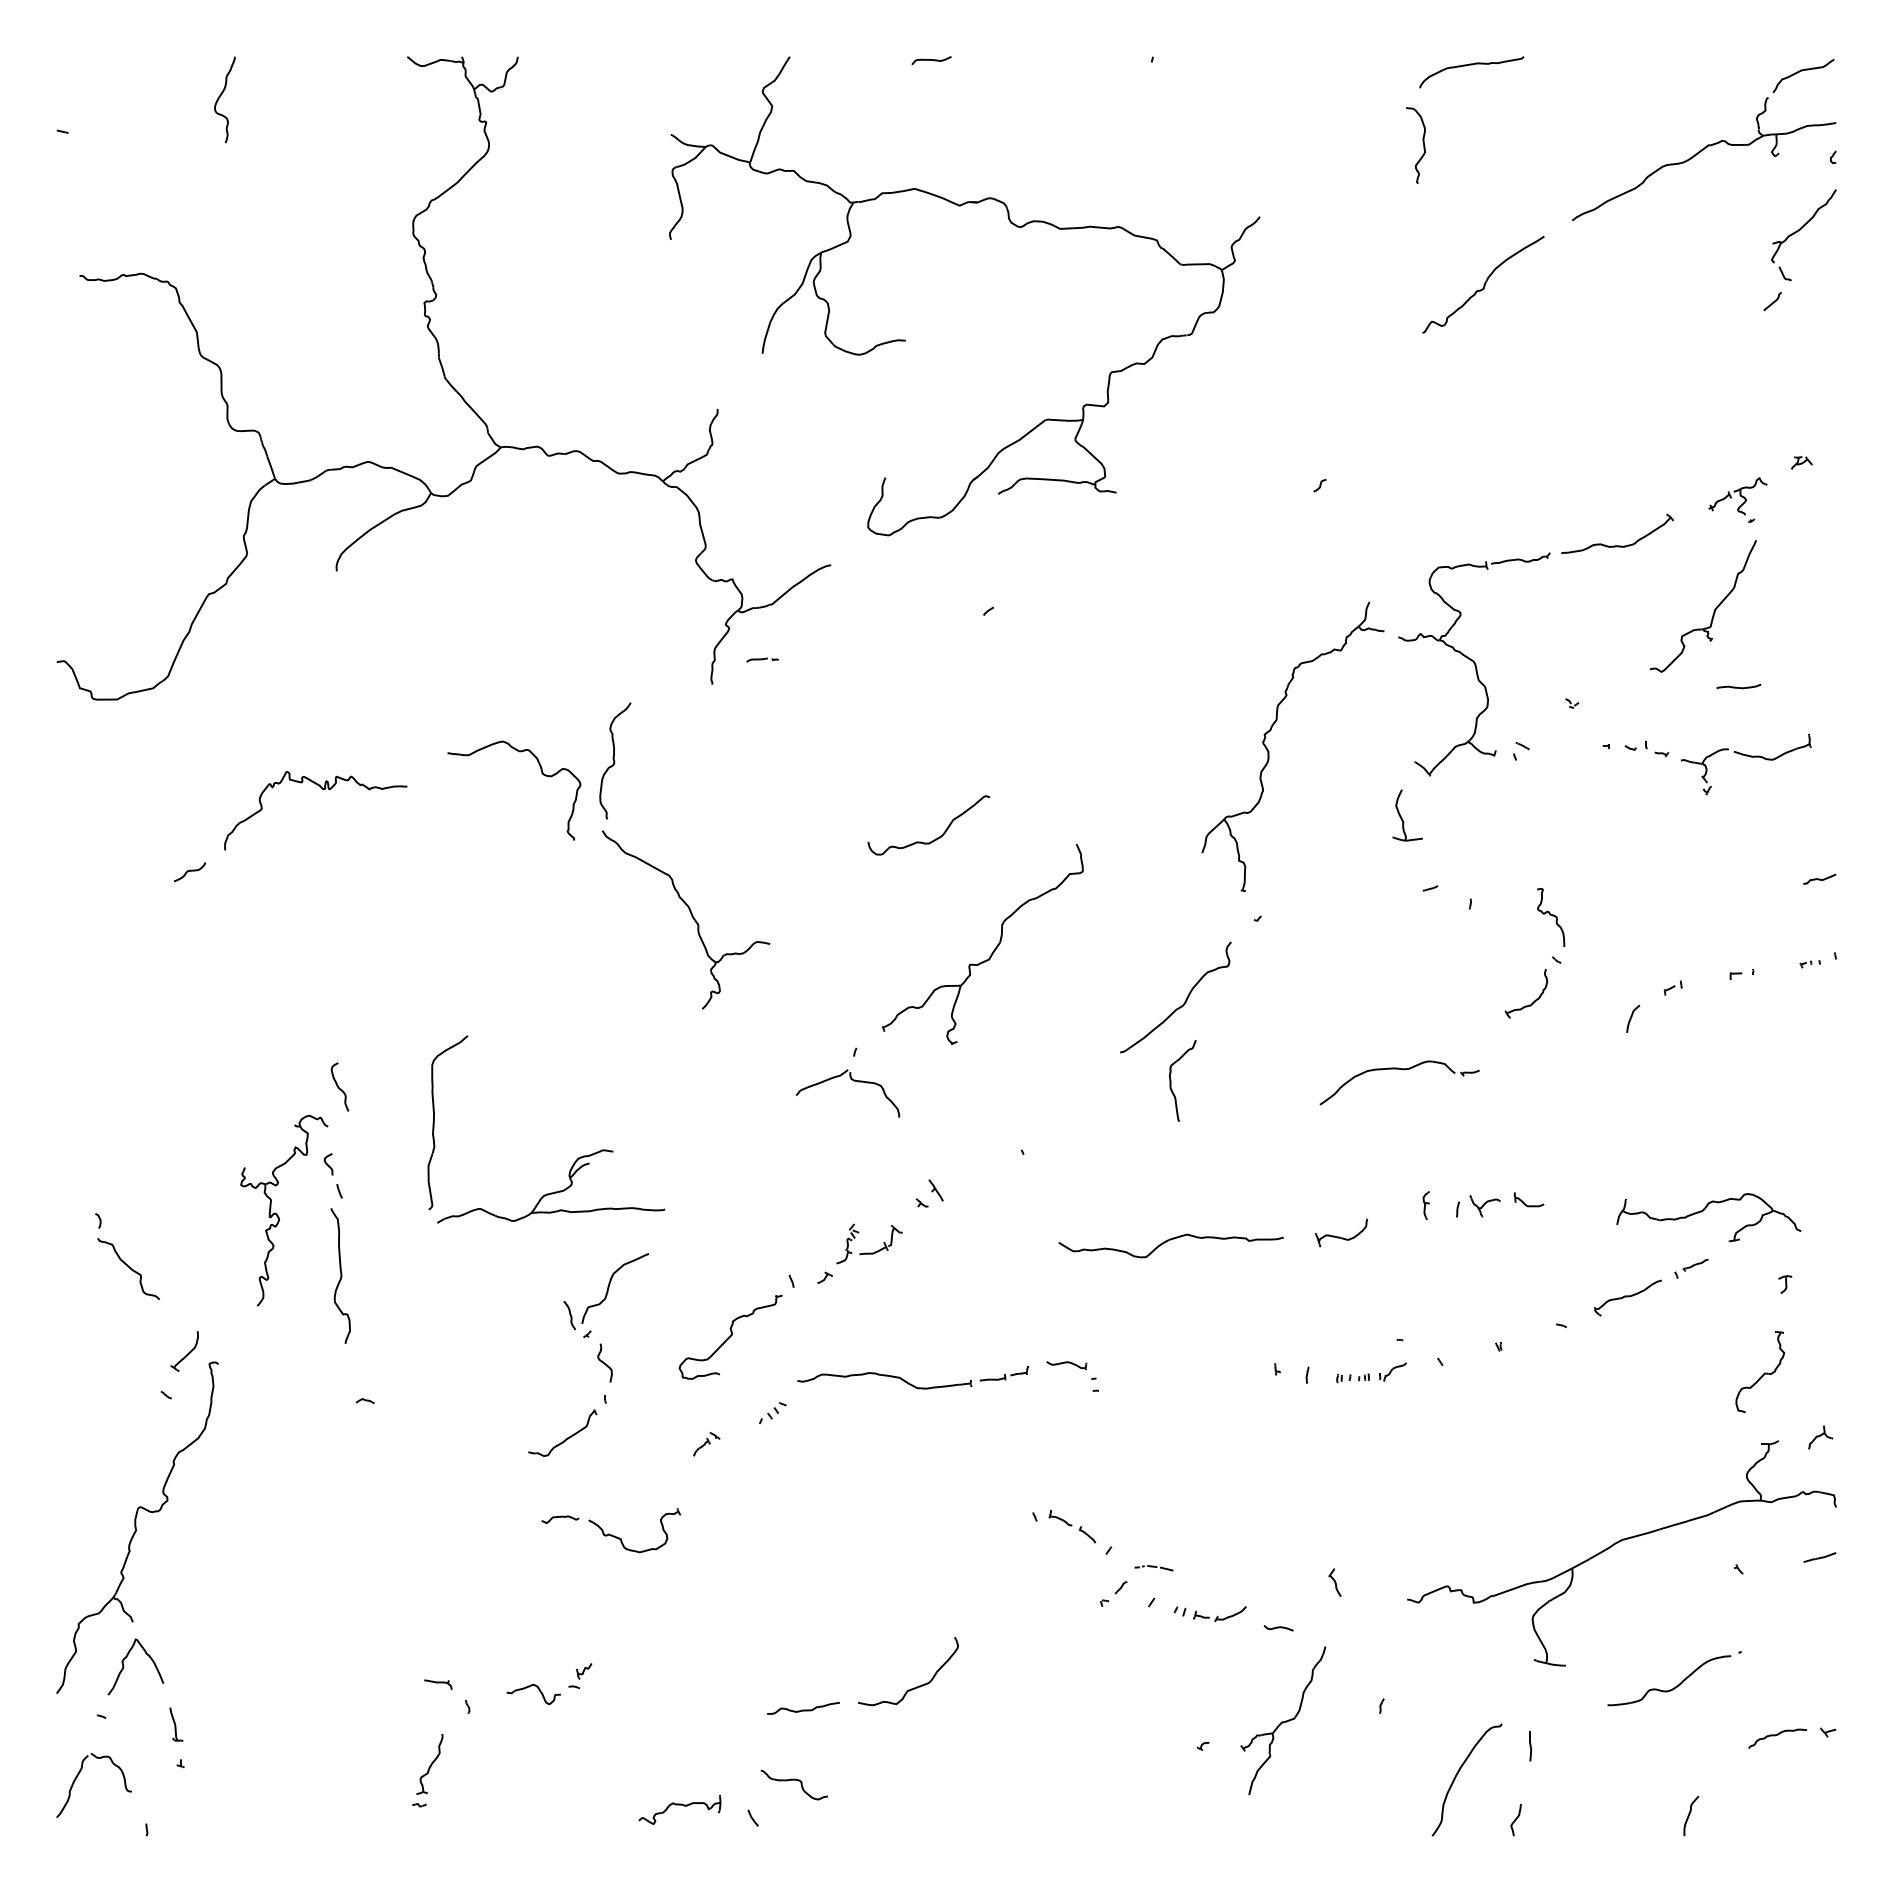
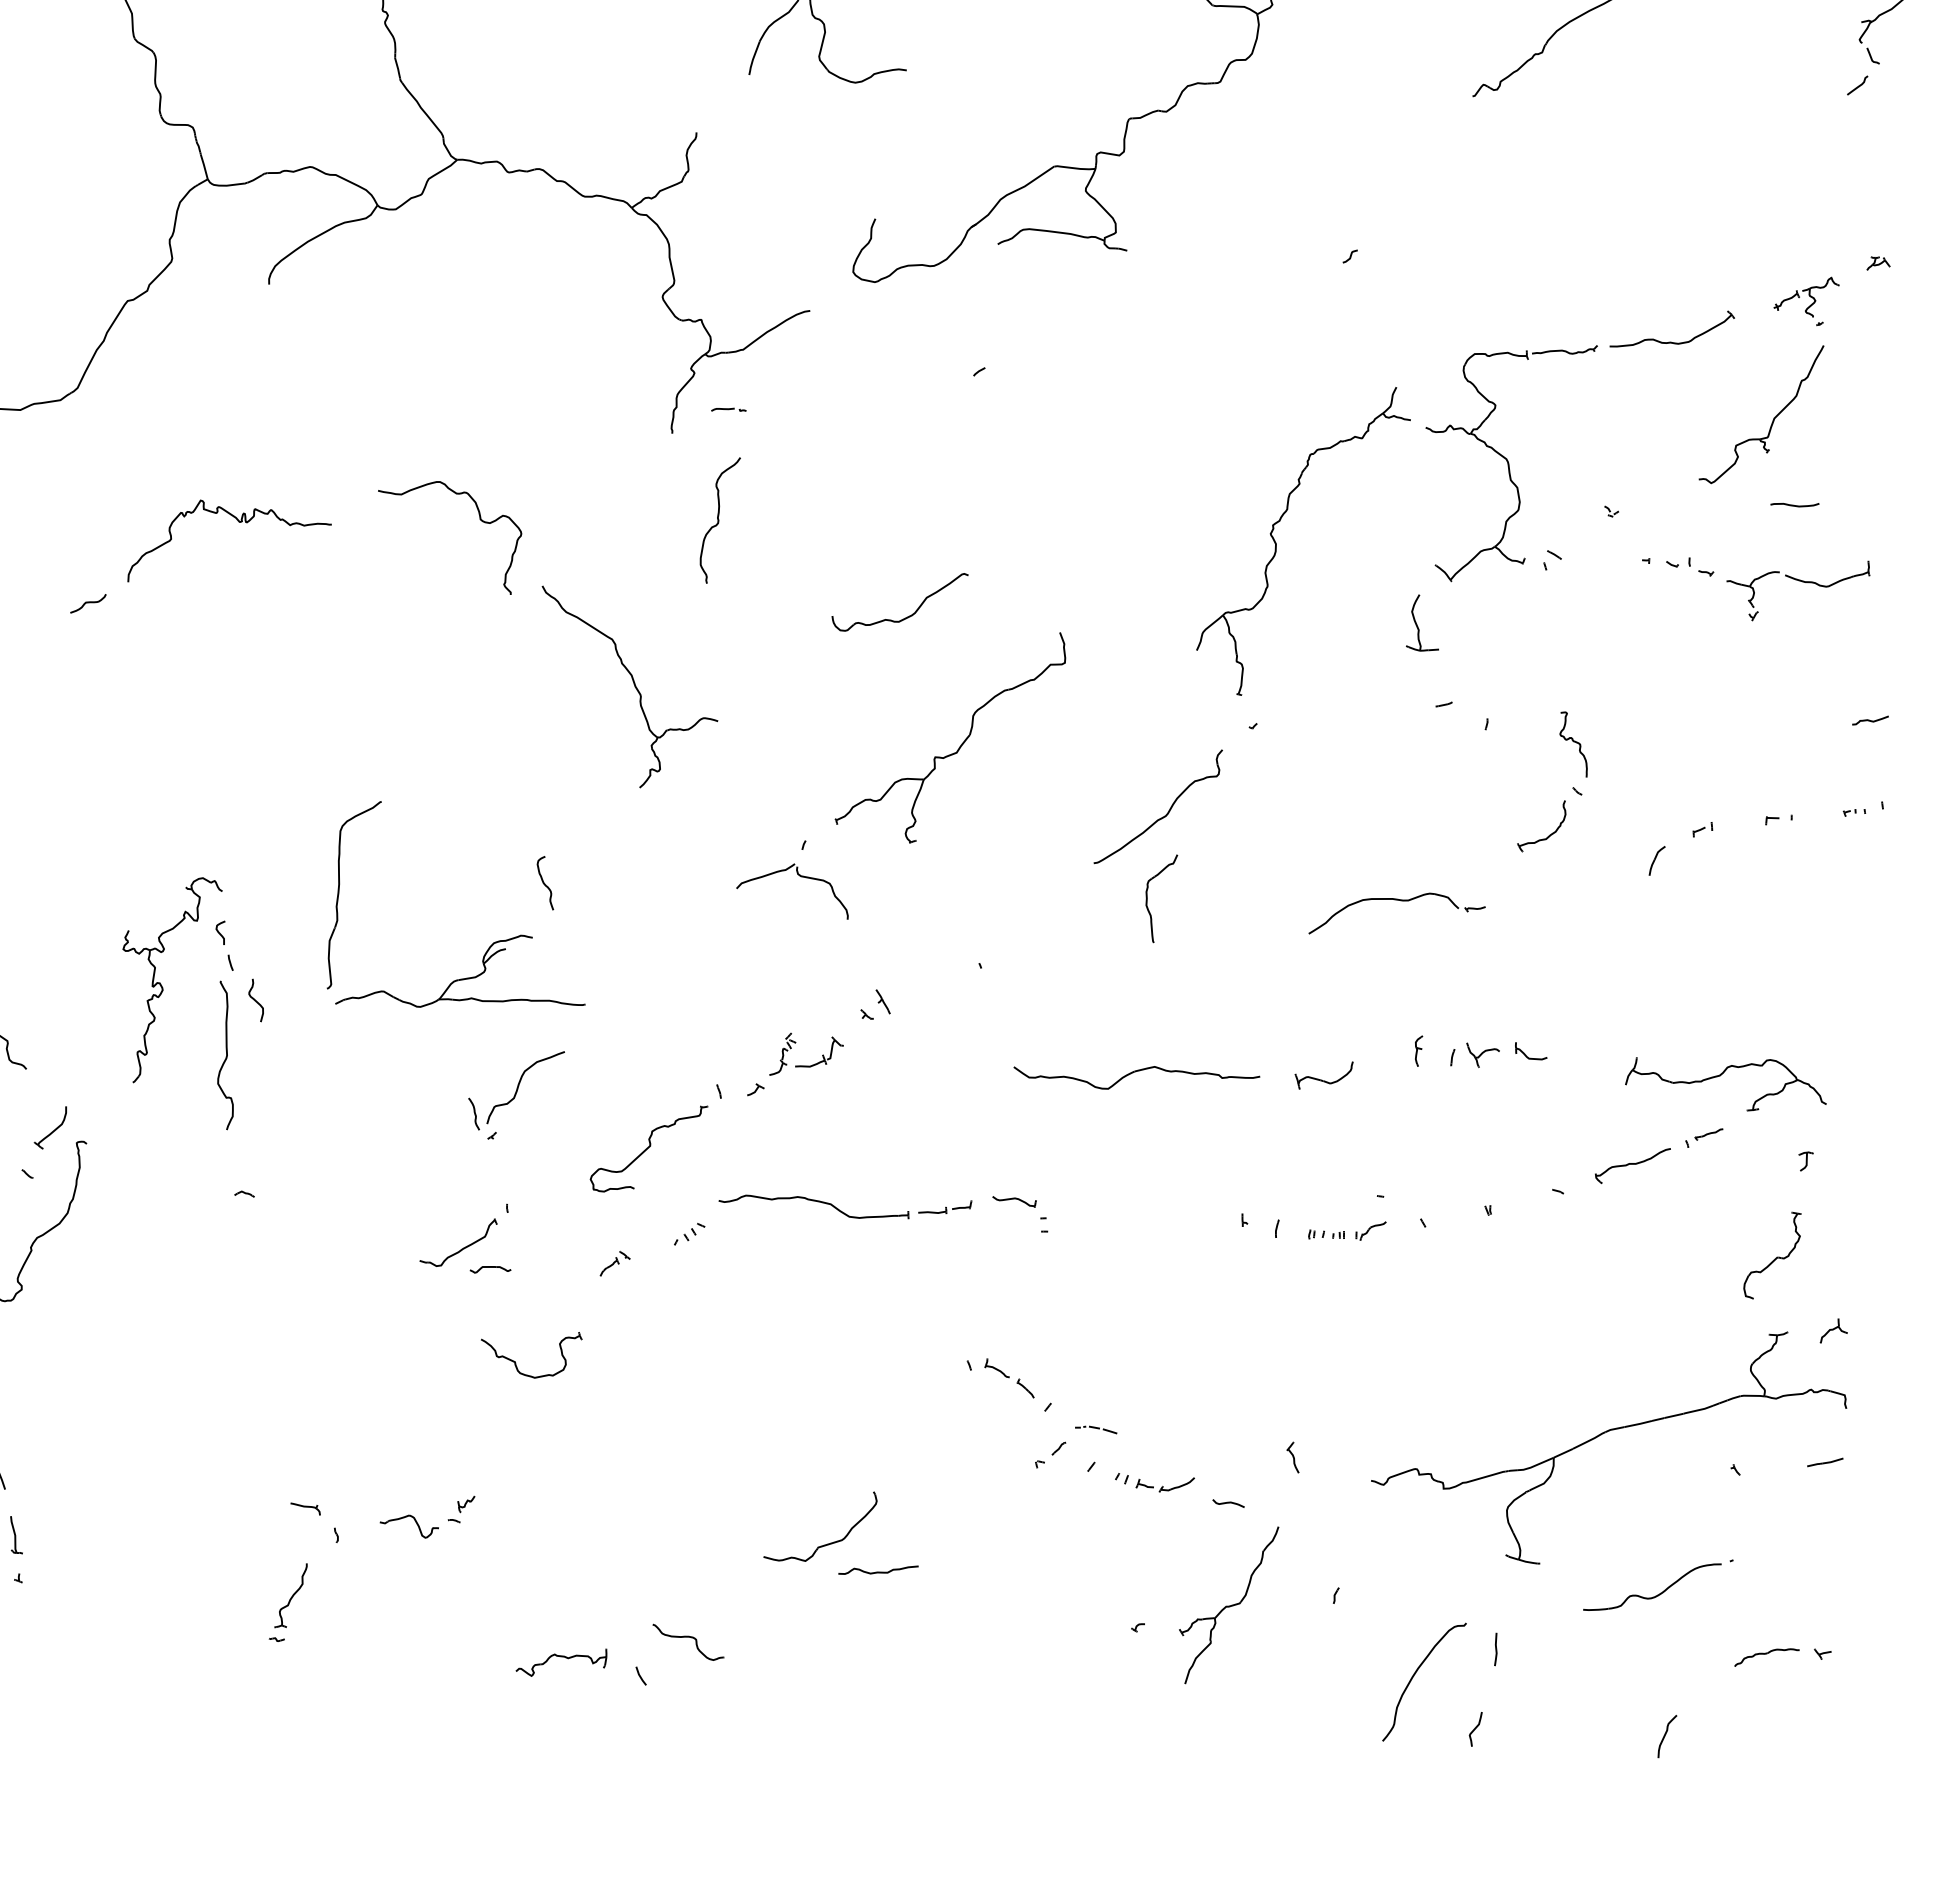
curve: (614, 760) -> (718, 519), moved
curve: (338, 1086) -> (544, 882), moved
curve: (604, 1362) -> (255, 999), moved
part: (560, 1519) -> (490, 1269), moved
curve: (803, 1709) -> (878, 1571), moved

